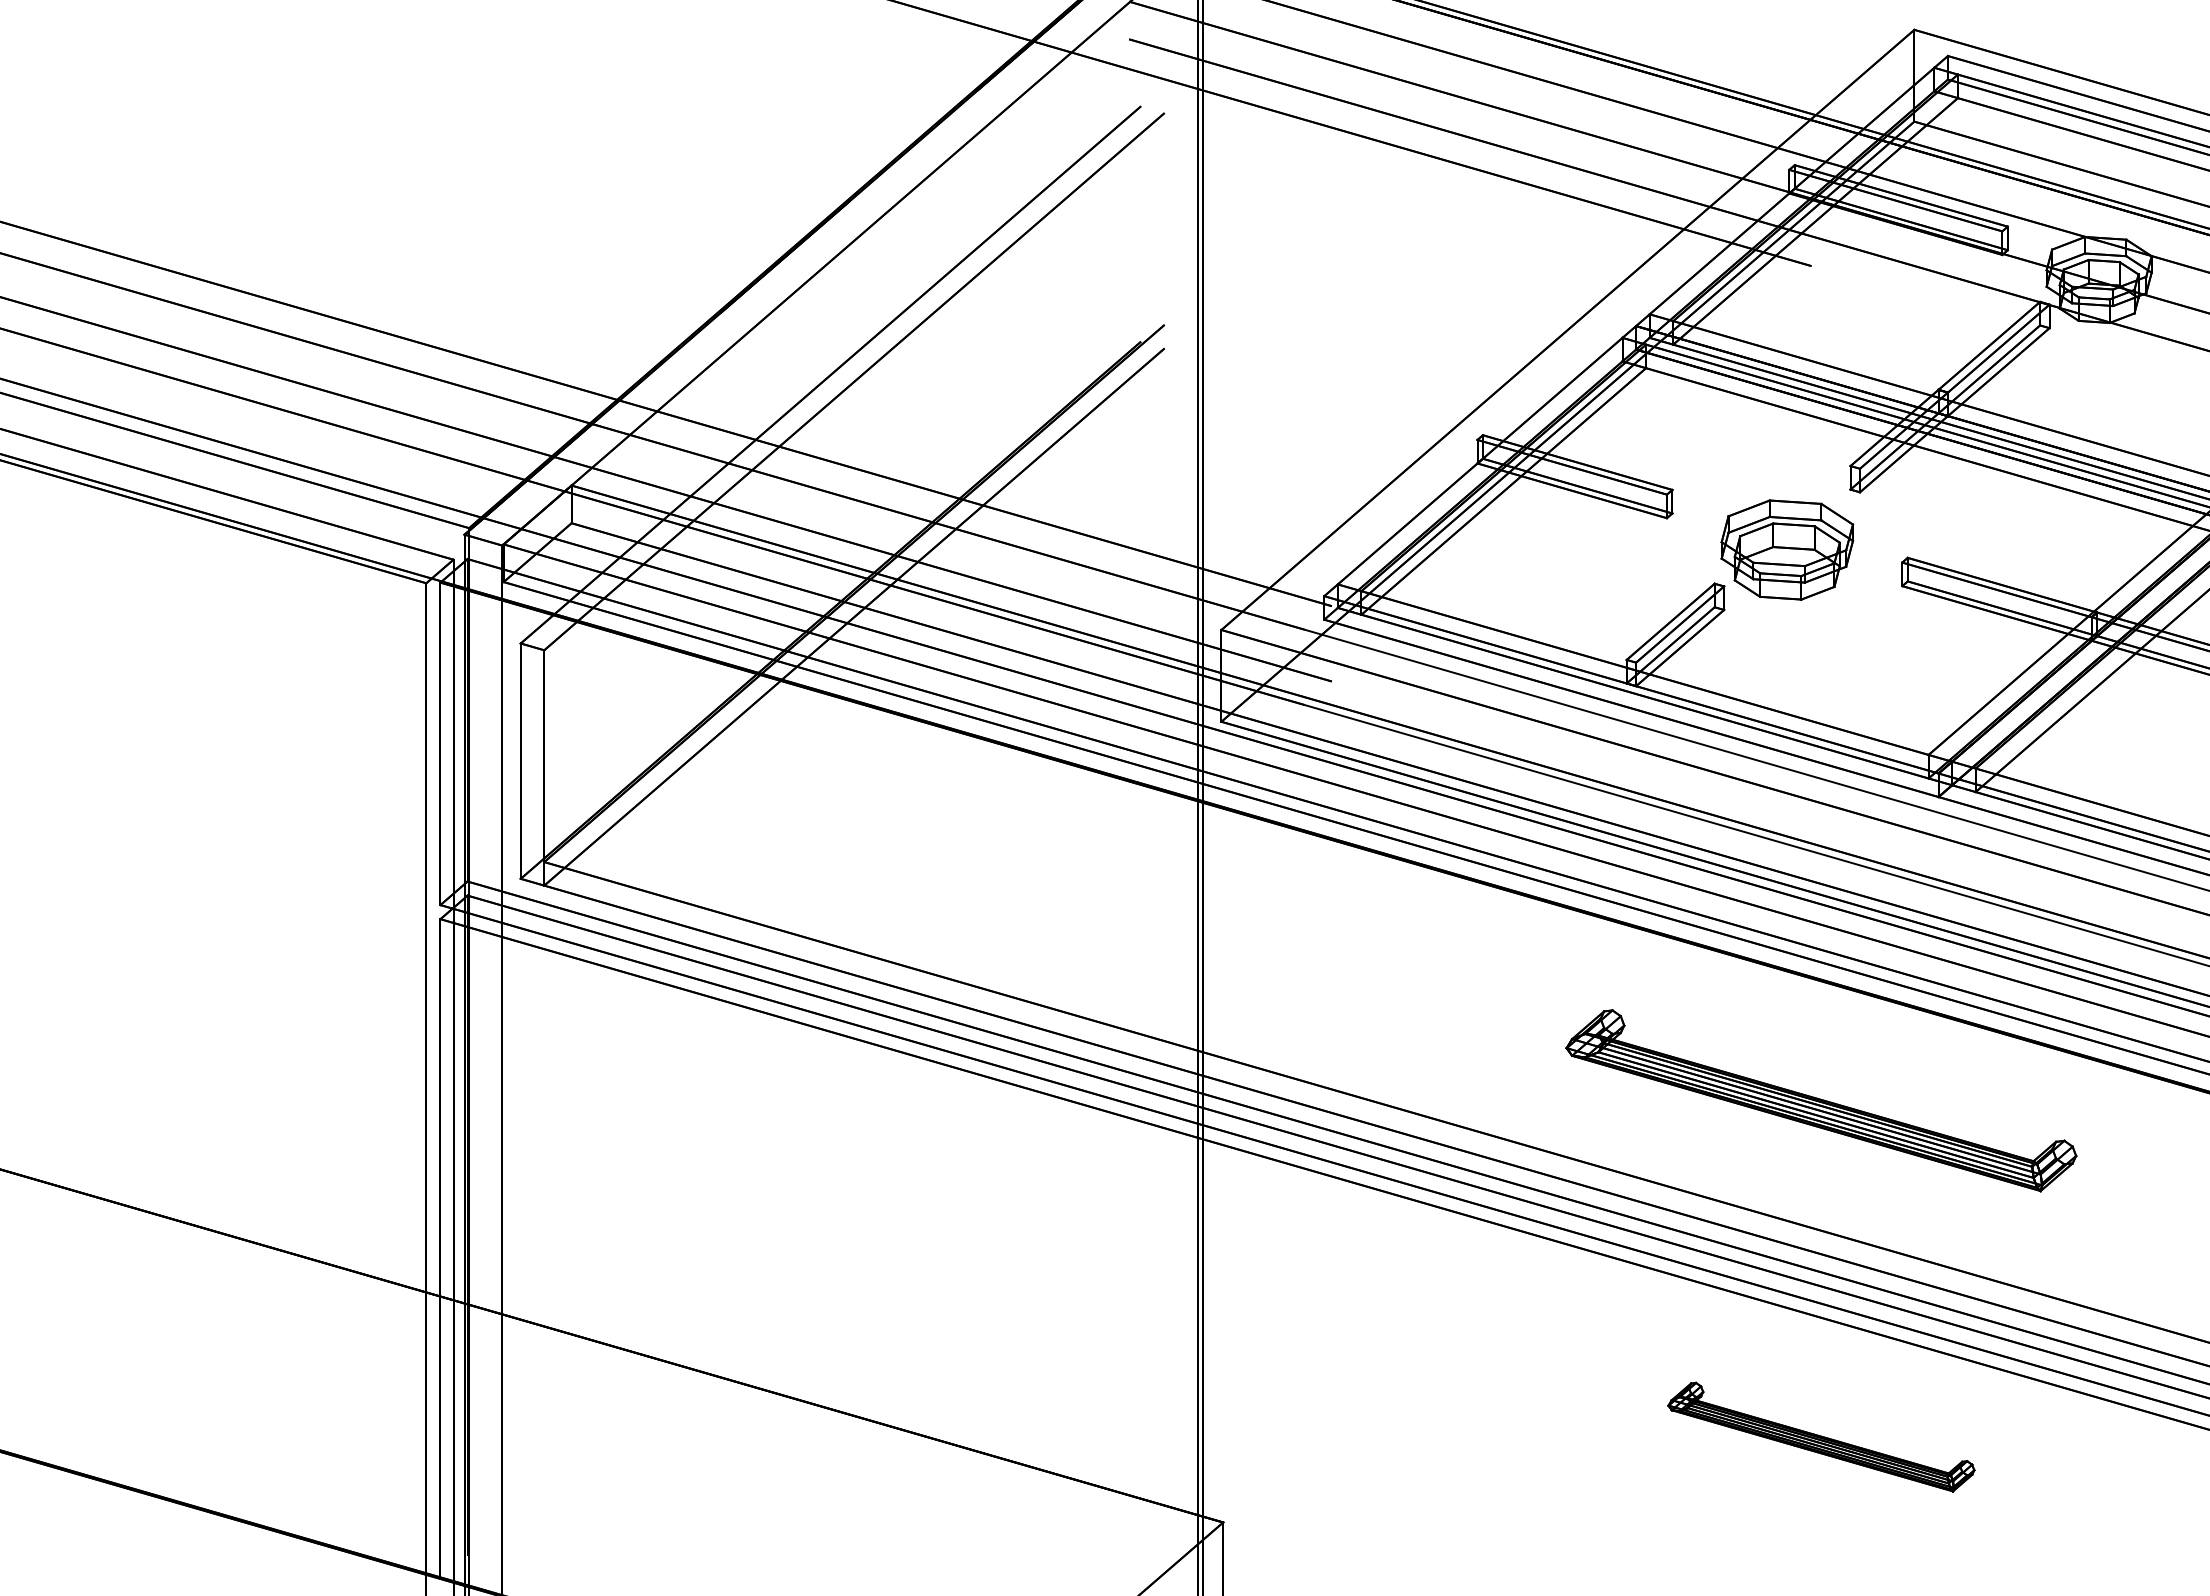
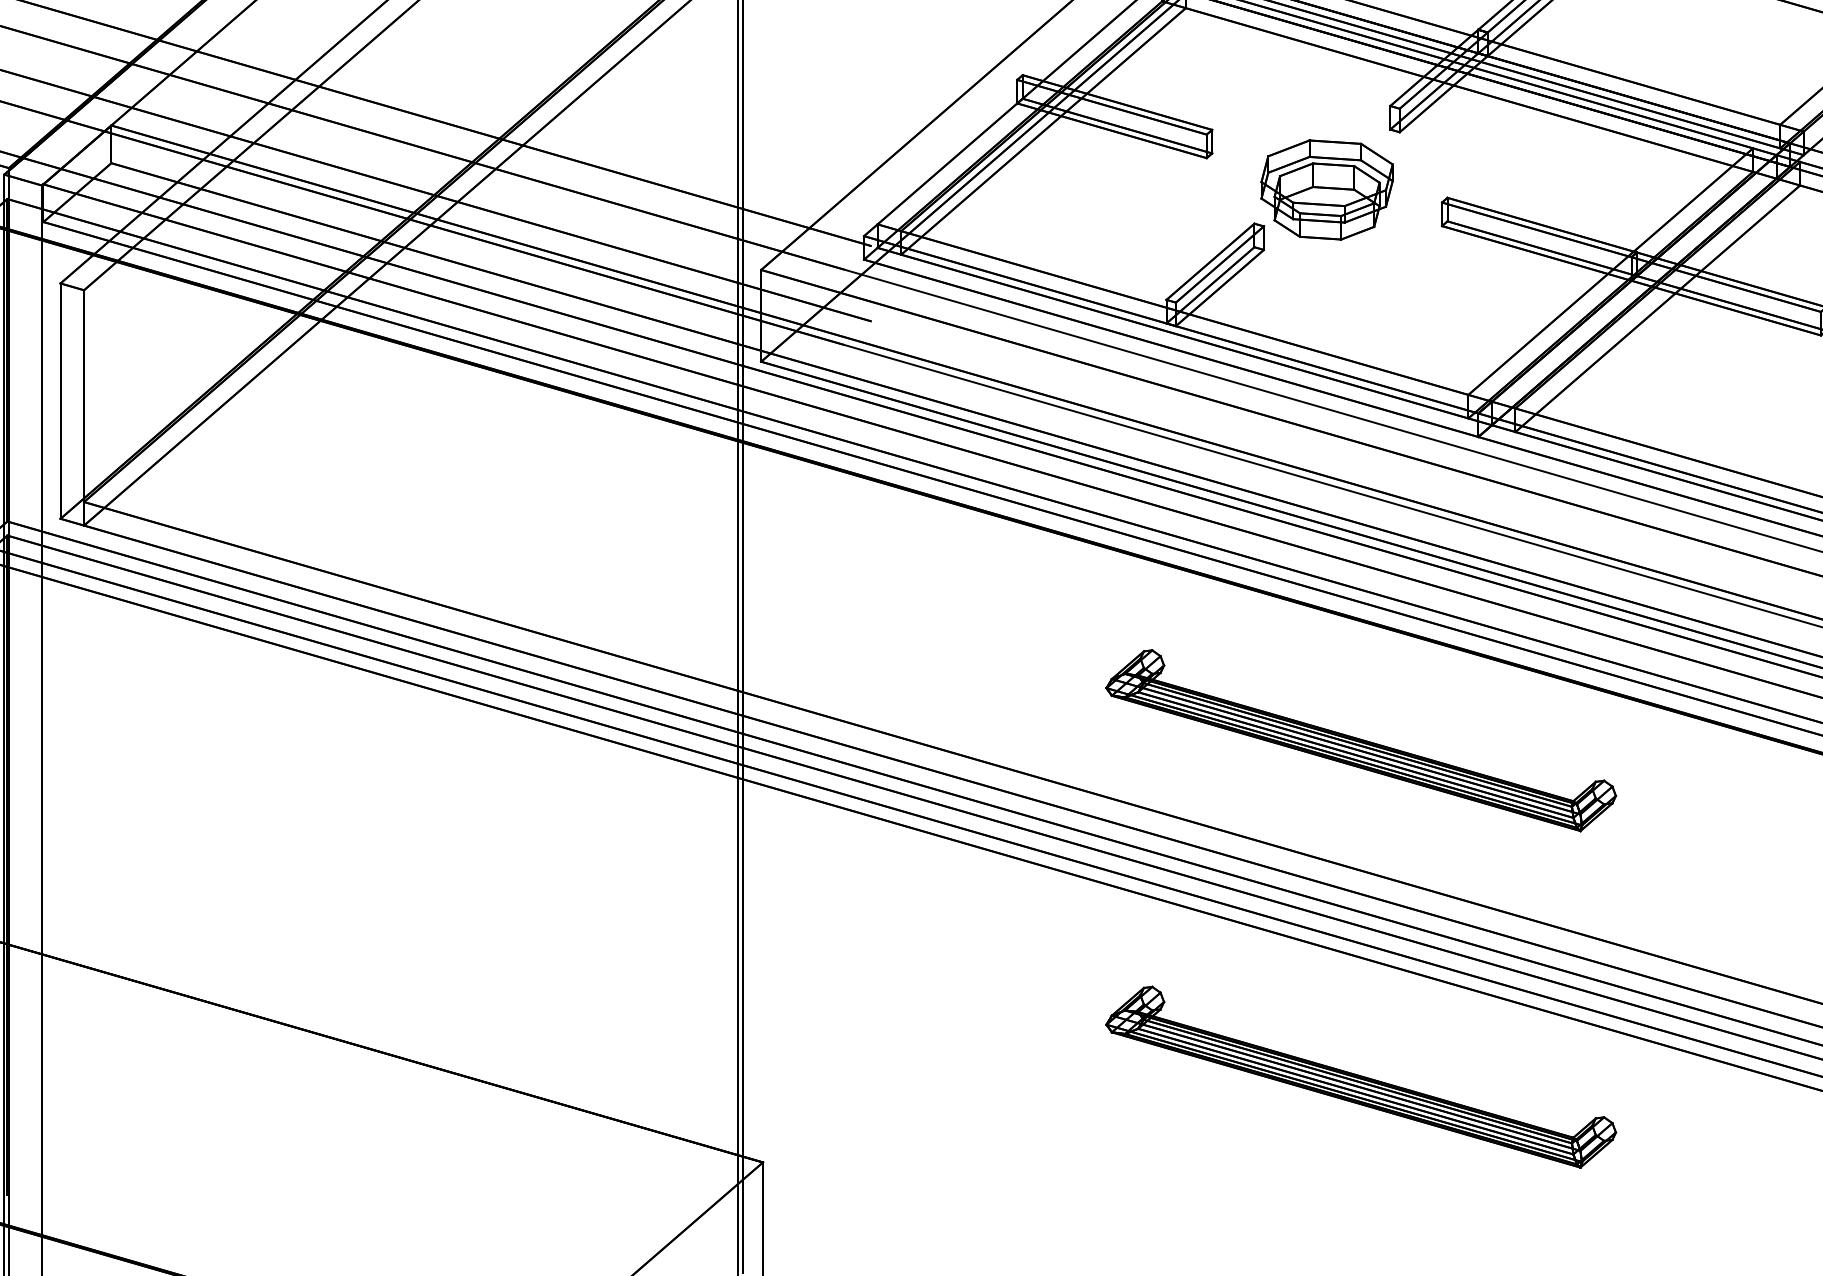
part: (1821, 1436) -> (1361, 1076), size x1.67

